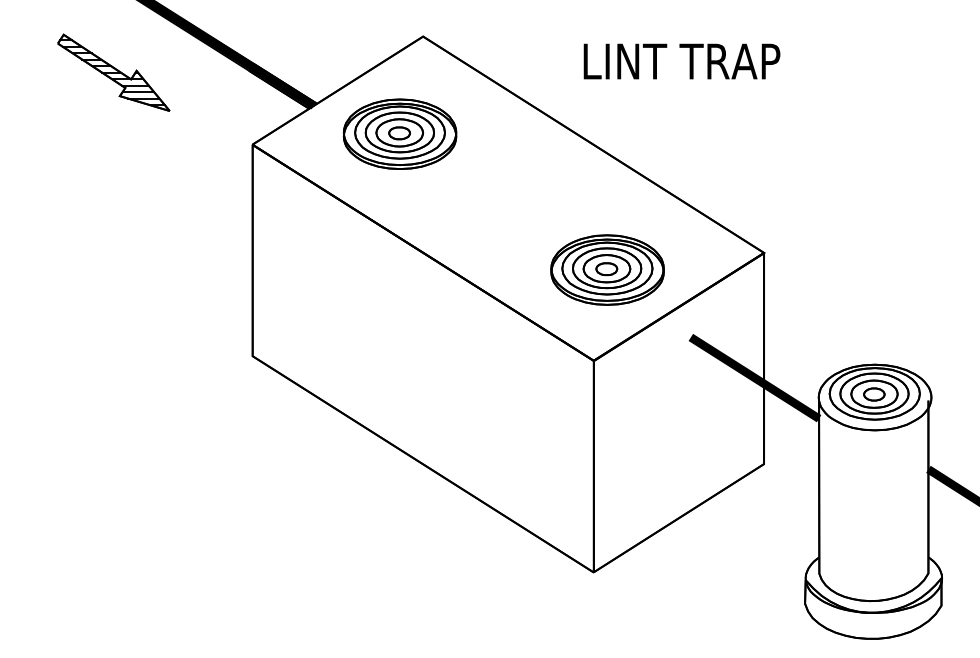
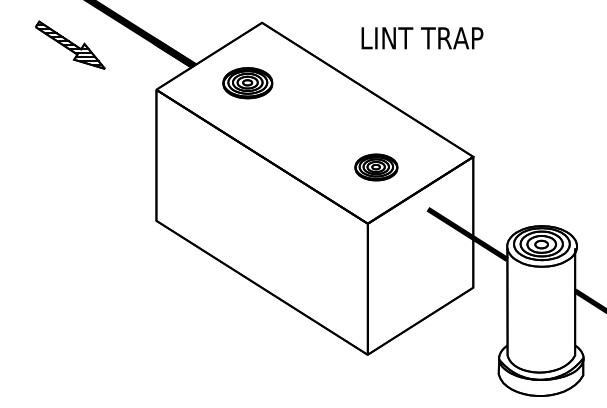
part: (399, 132) -> (247, 82), size x0.7
part: (607, 270) -> (376, 167), size x0.6

